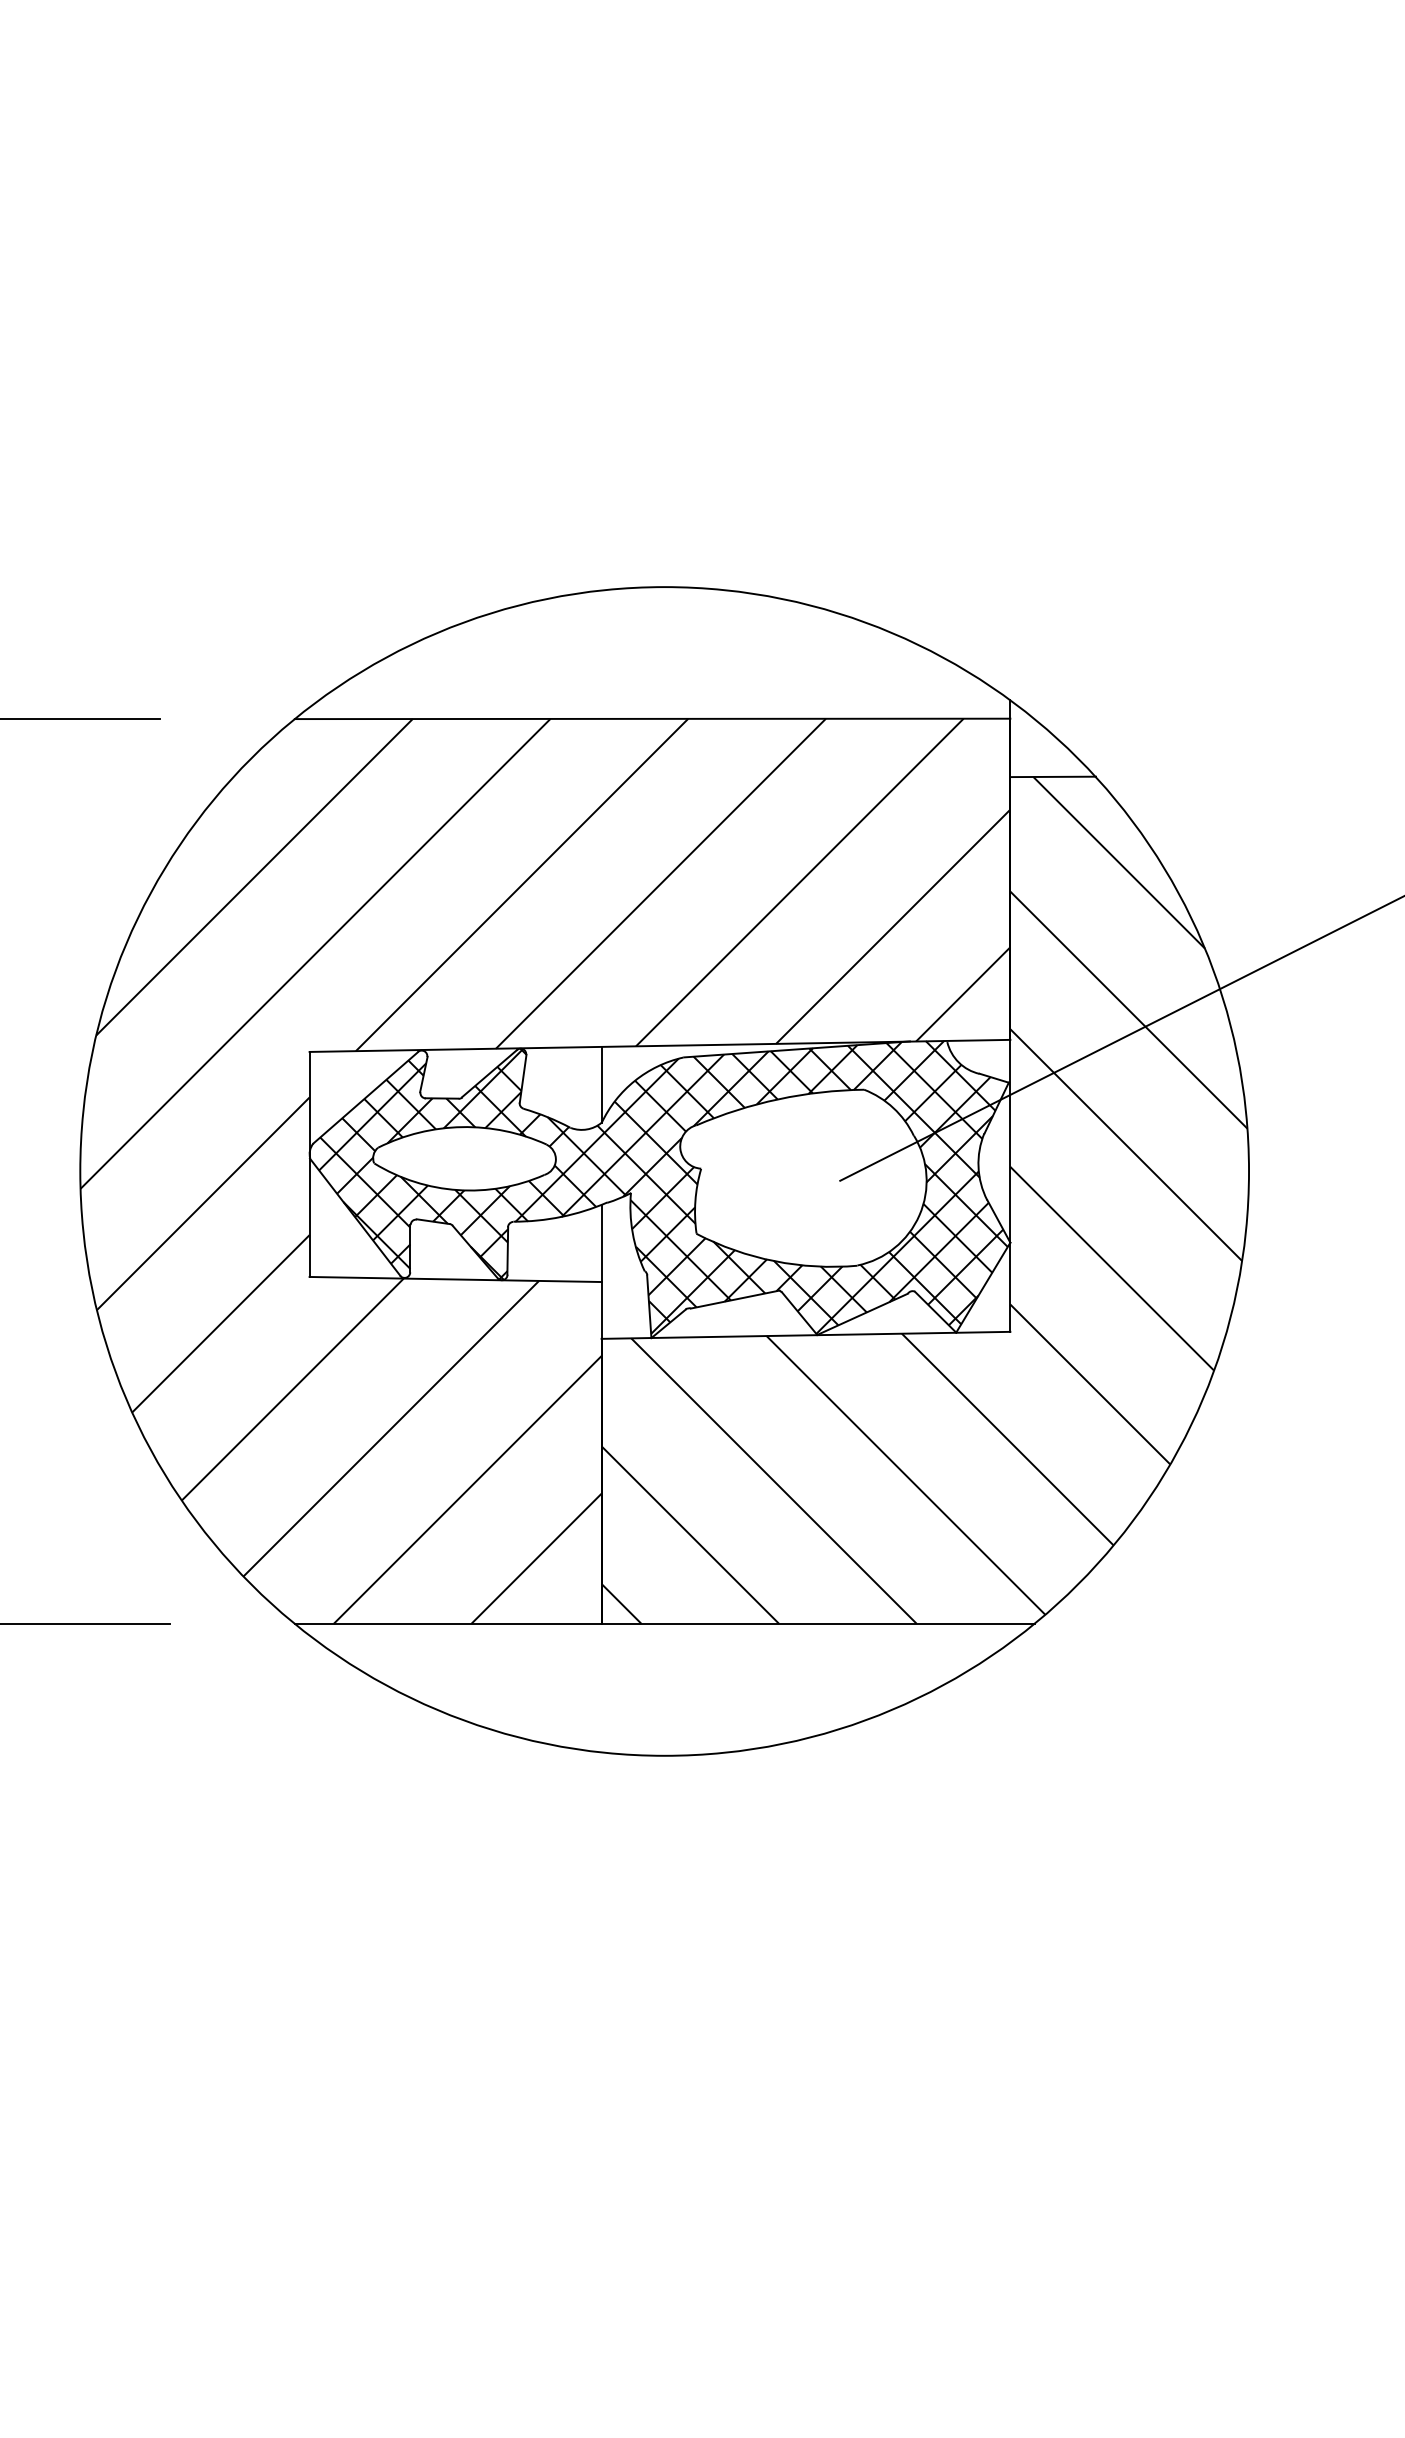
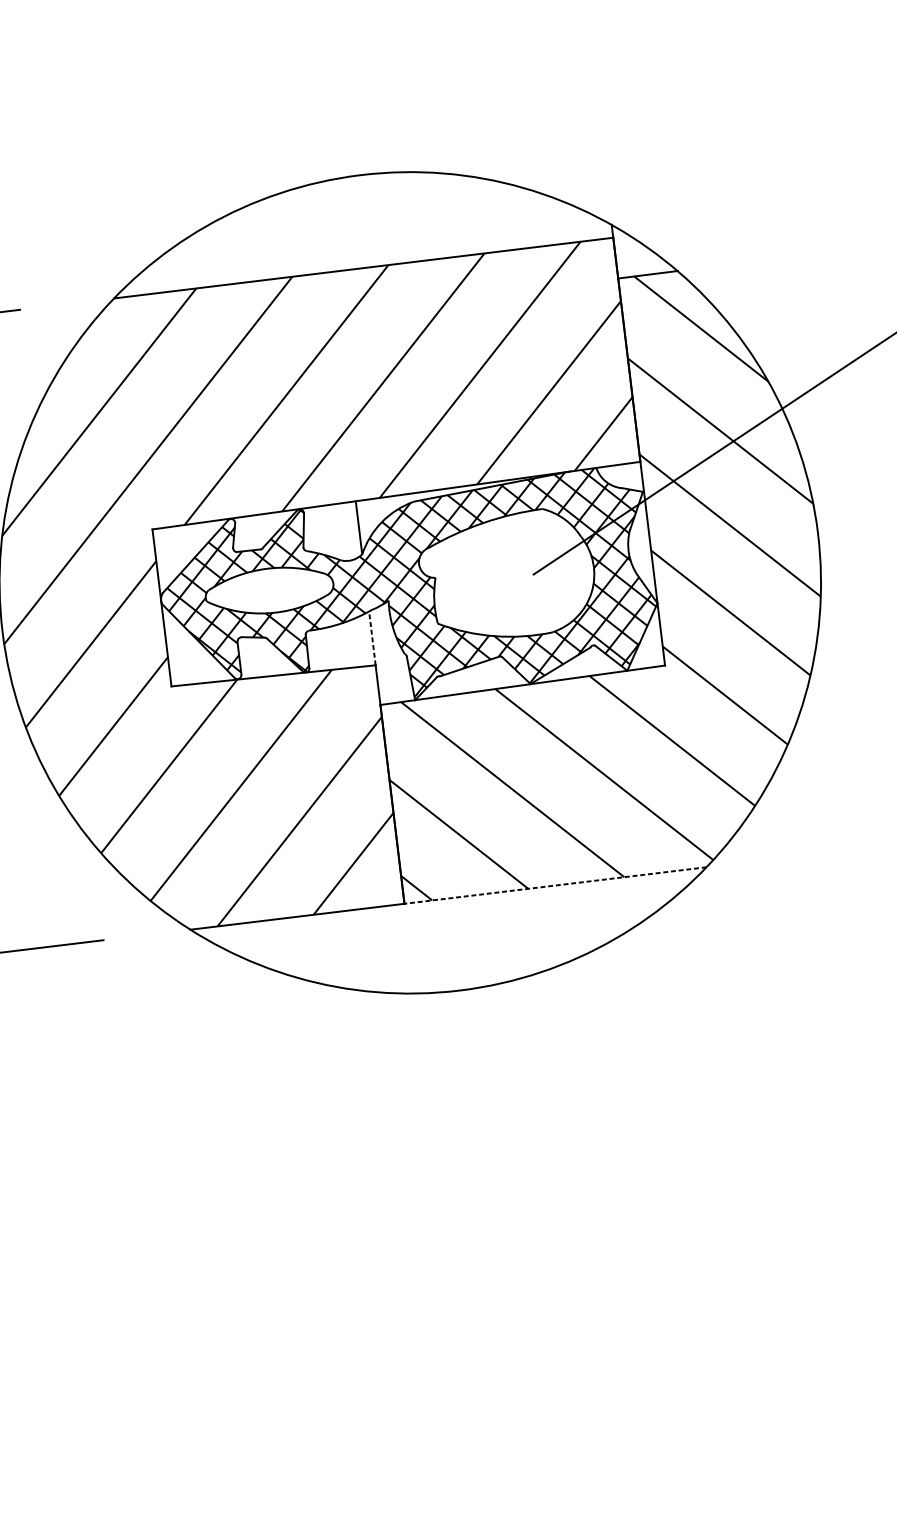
line: (601, 1243) -> (372, 638), solid -> dashed
line: (817, 1623) -> (555, 885), solid -> dashed

